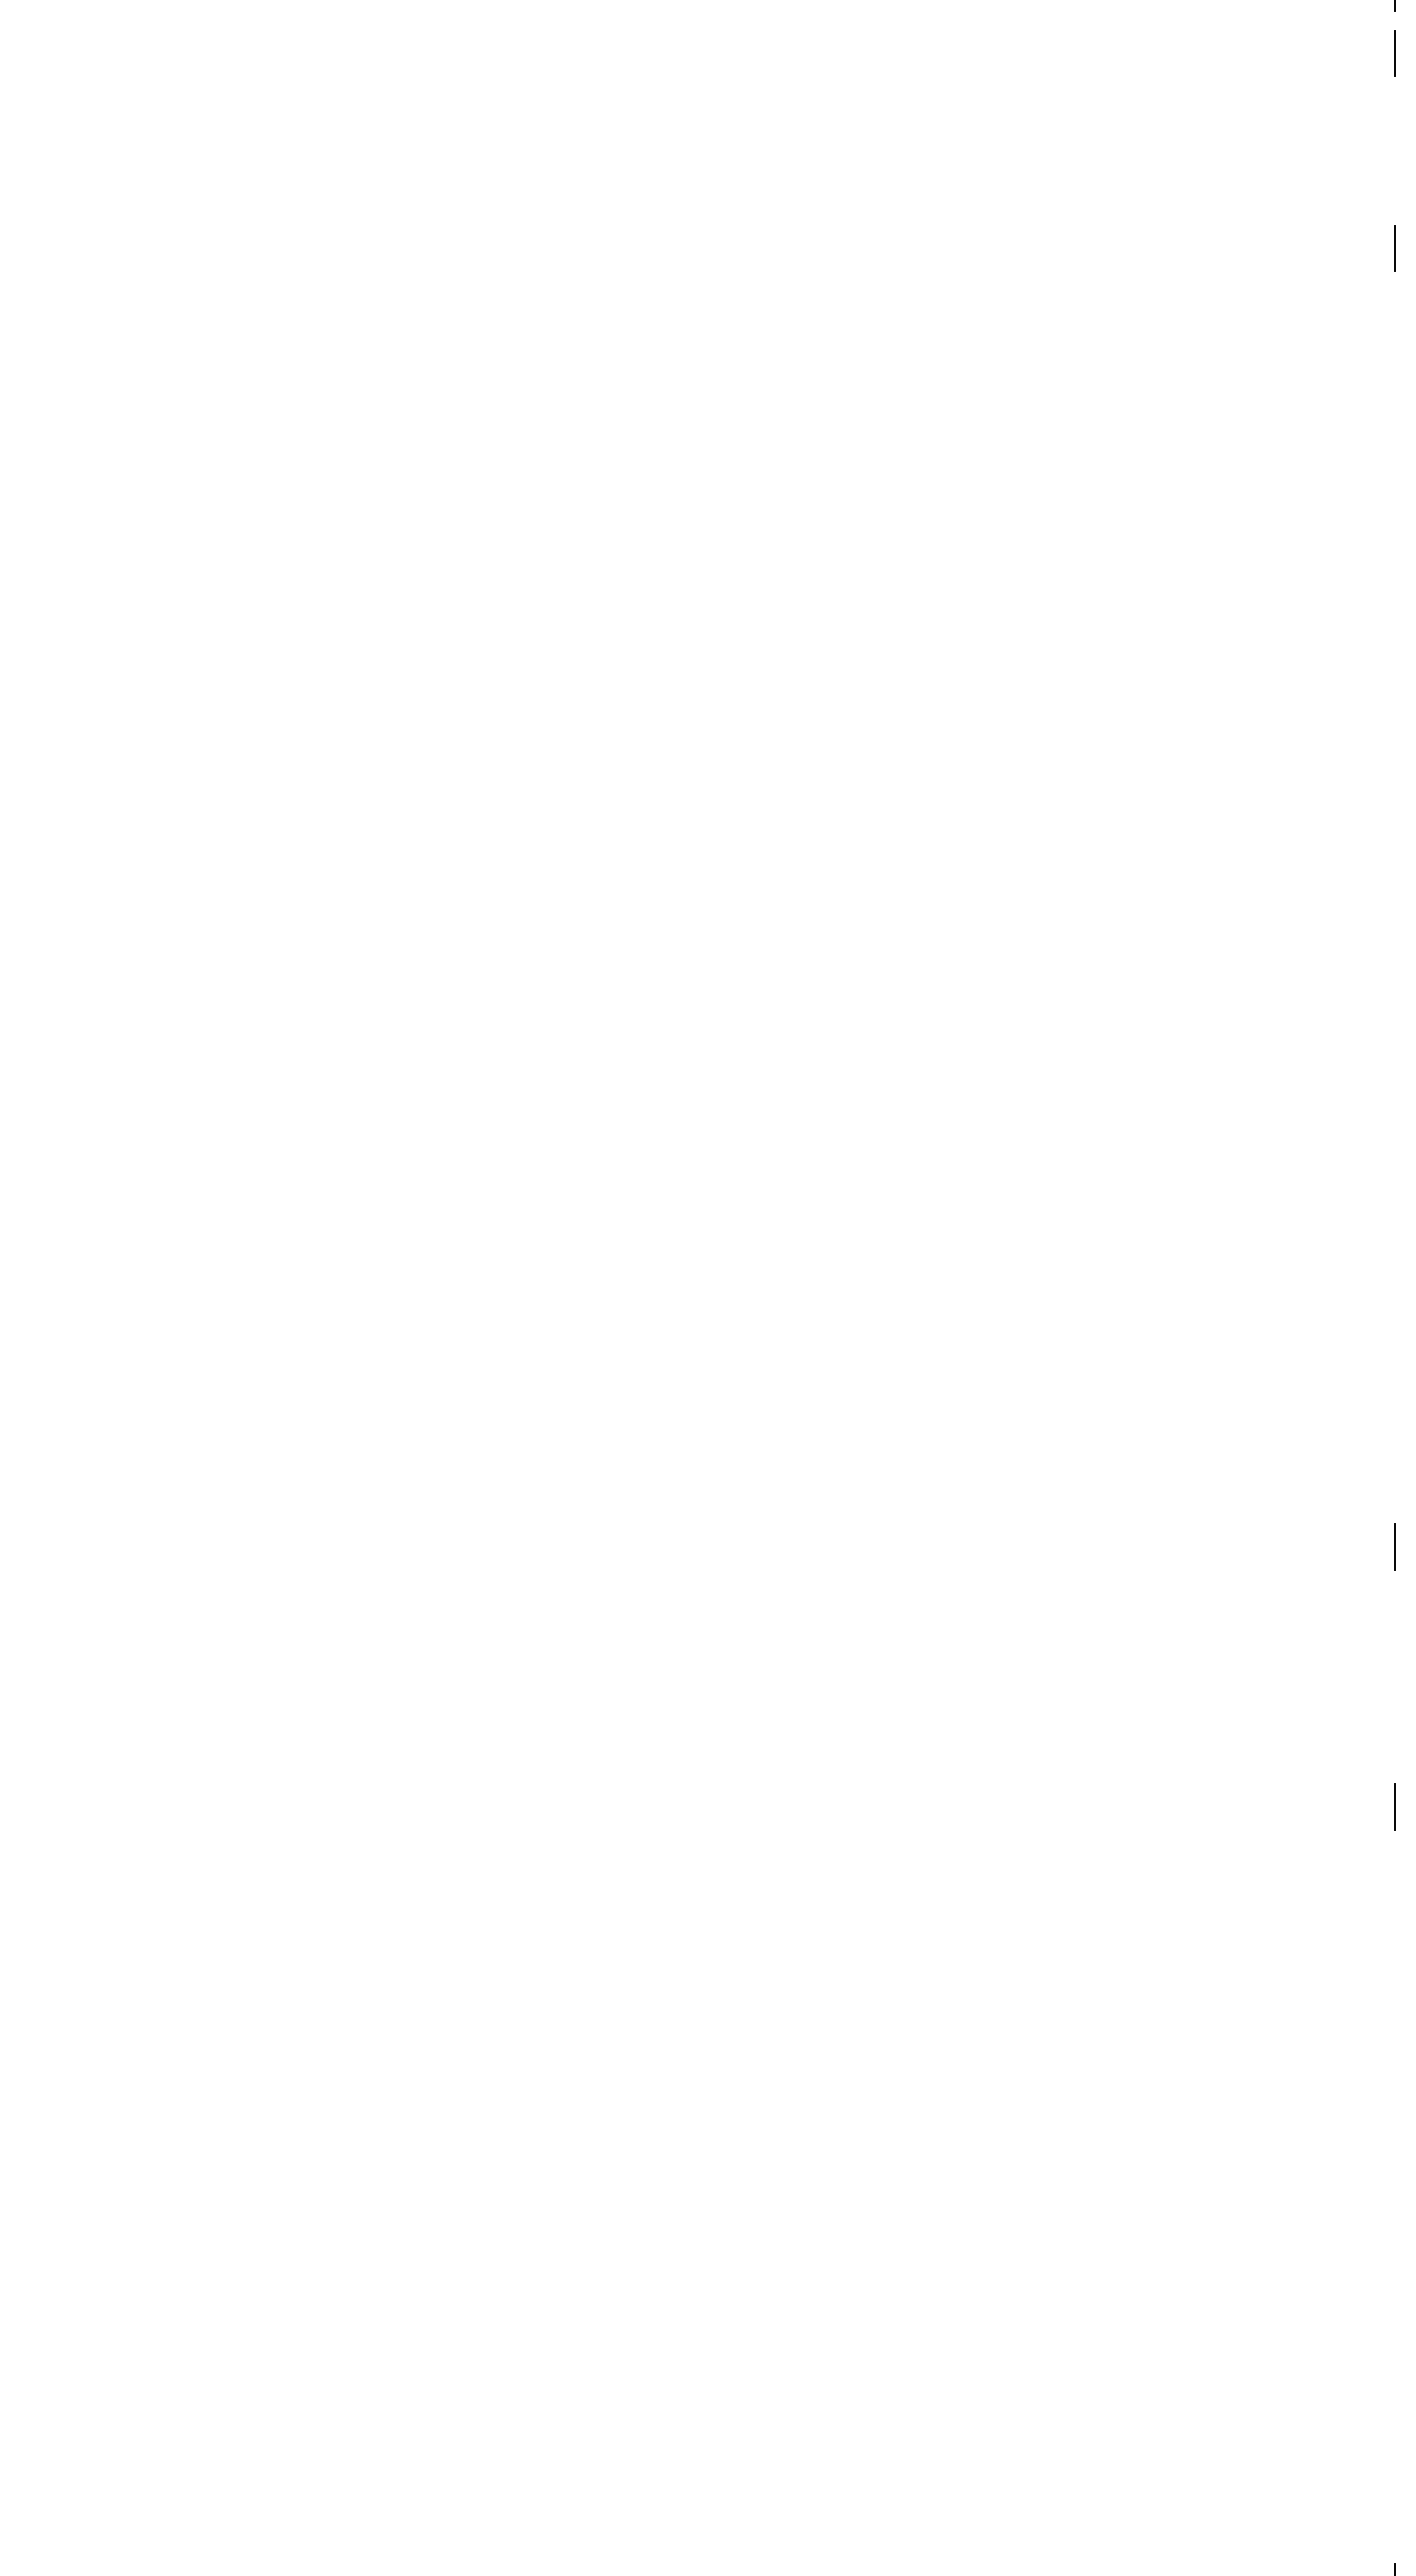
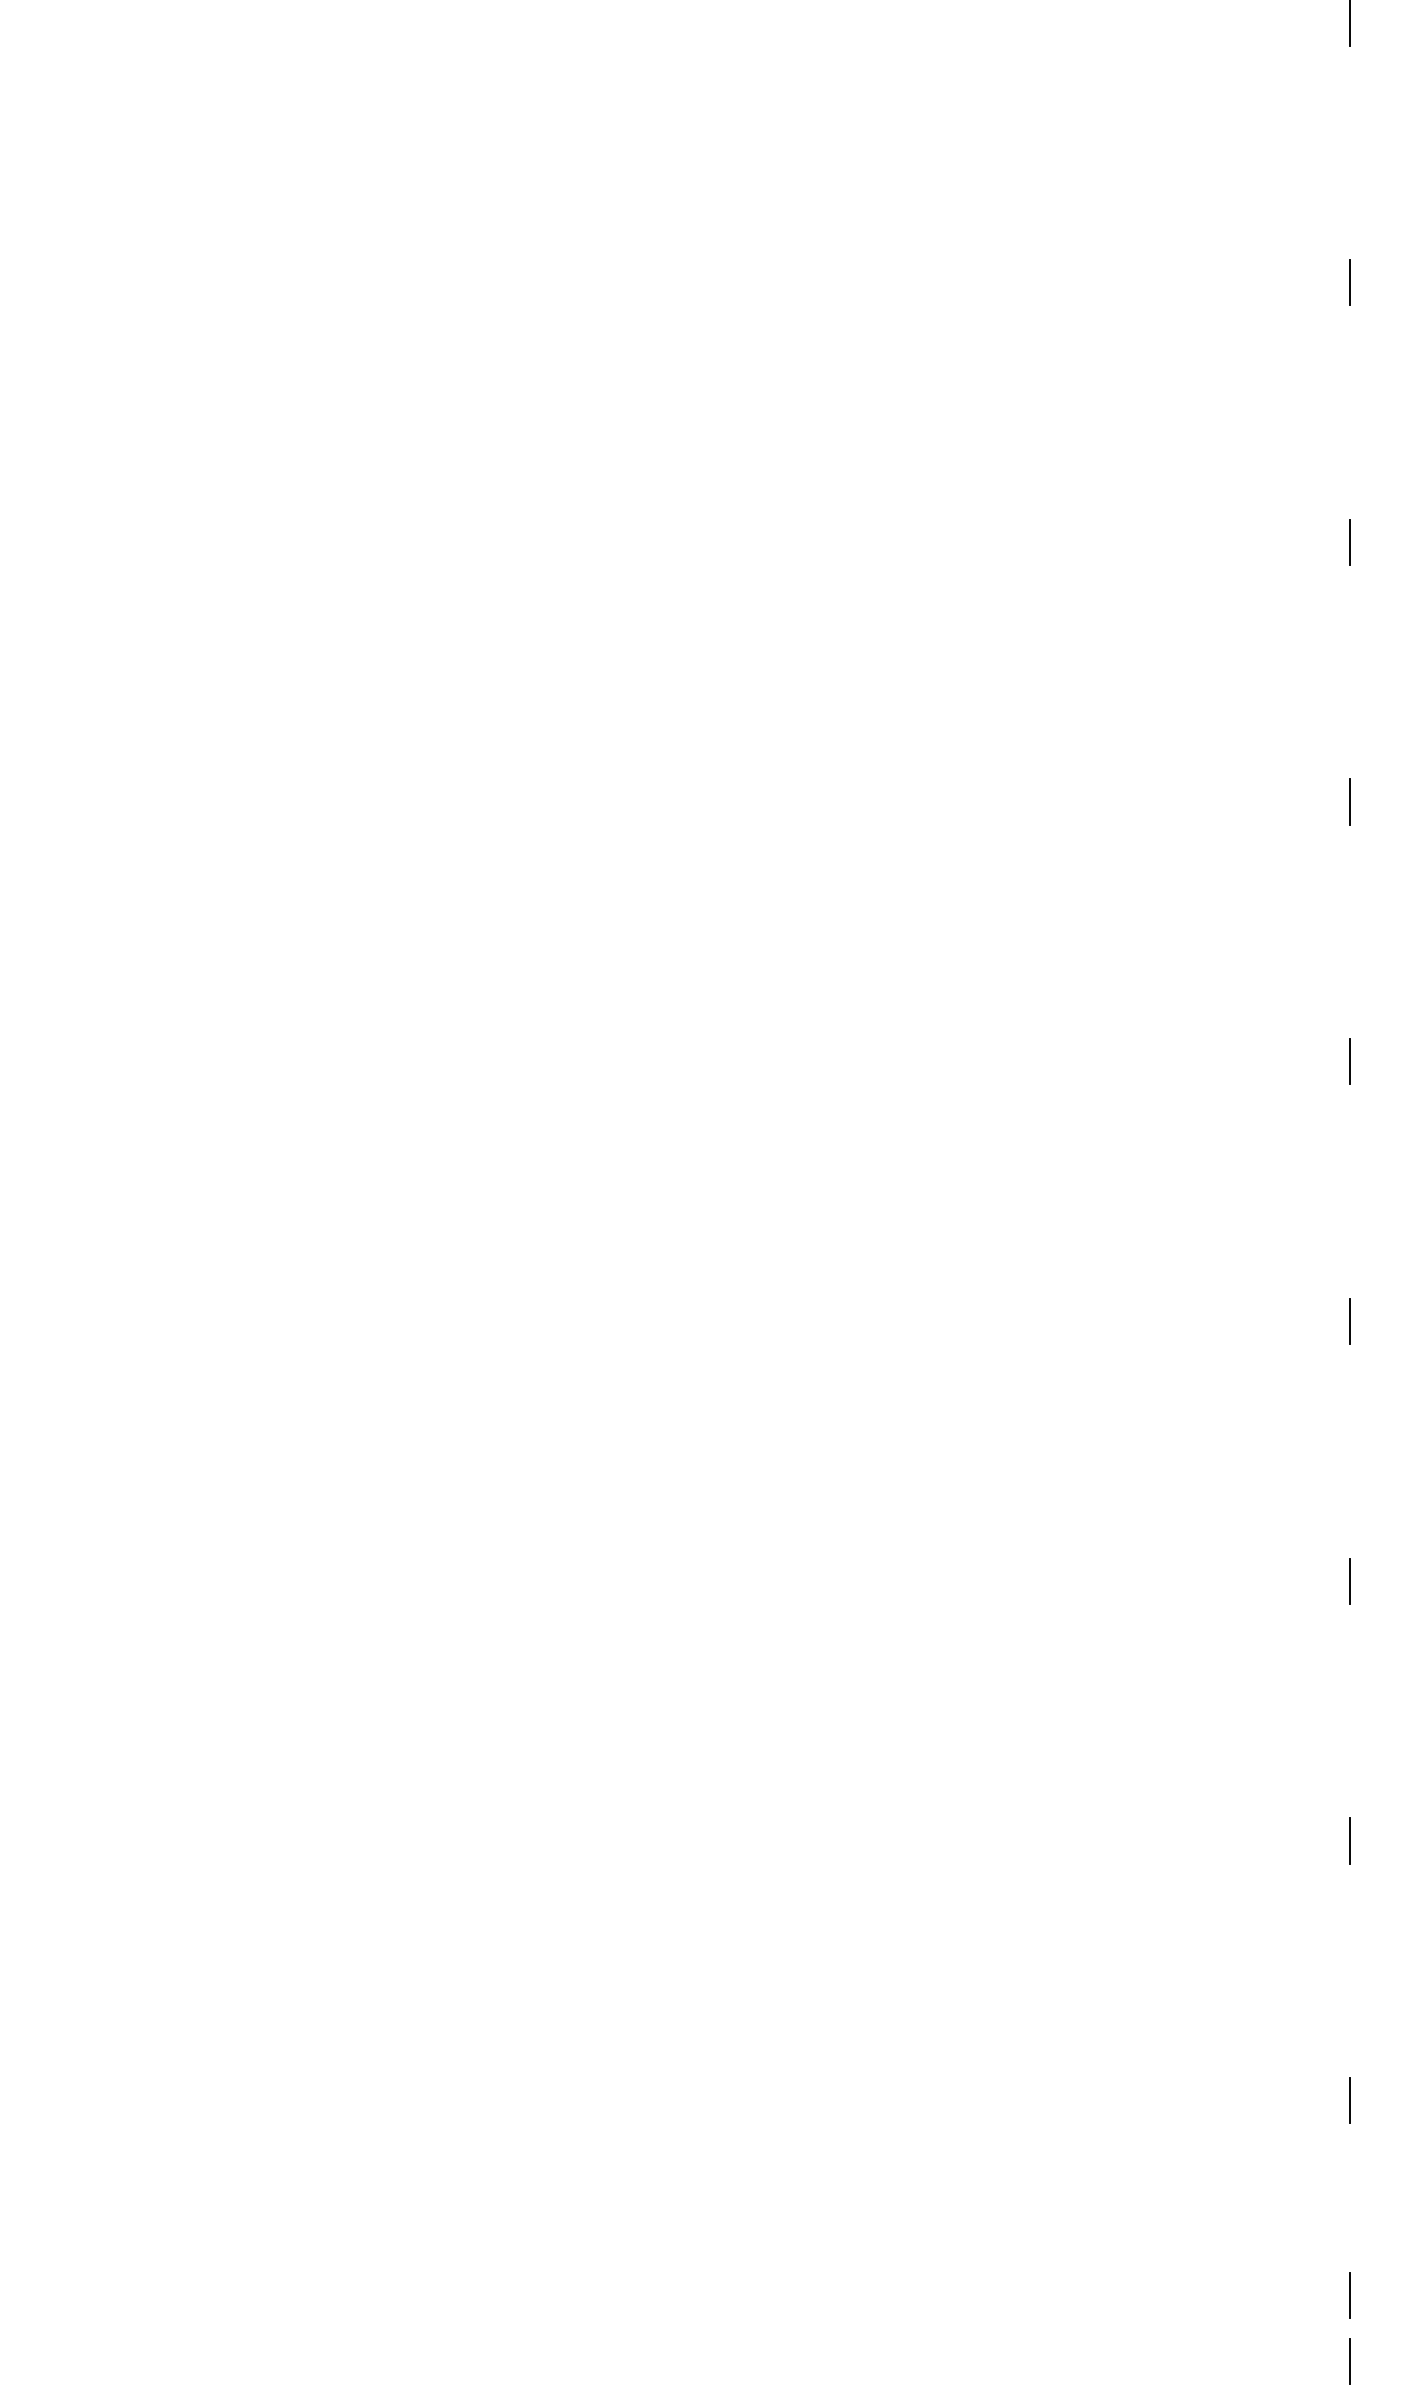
line: (1395, 507) -> (1350, 281), added
line: (1395, 767) -> (1350, 541), added
line: (1395, 1027) -> (1350, 801), added
line: (1395, 1287) -> (1350, 1061), added
line: (1395, 2066) -> (1350, 1840), added
line: (1395, 2326) -> (1350, 2100), added
line: (1395, 2520) -> (1350, 2294), added

